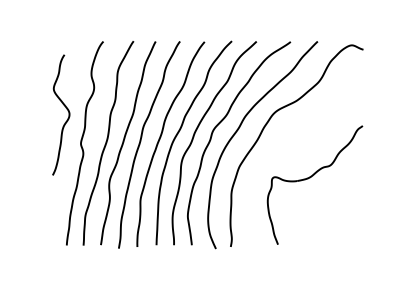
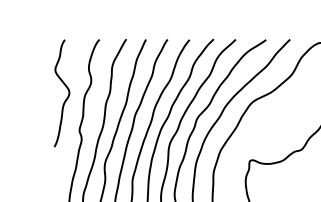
curve: (68, 114) -> (68, 92), moved

